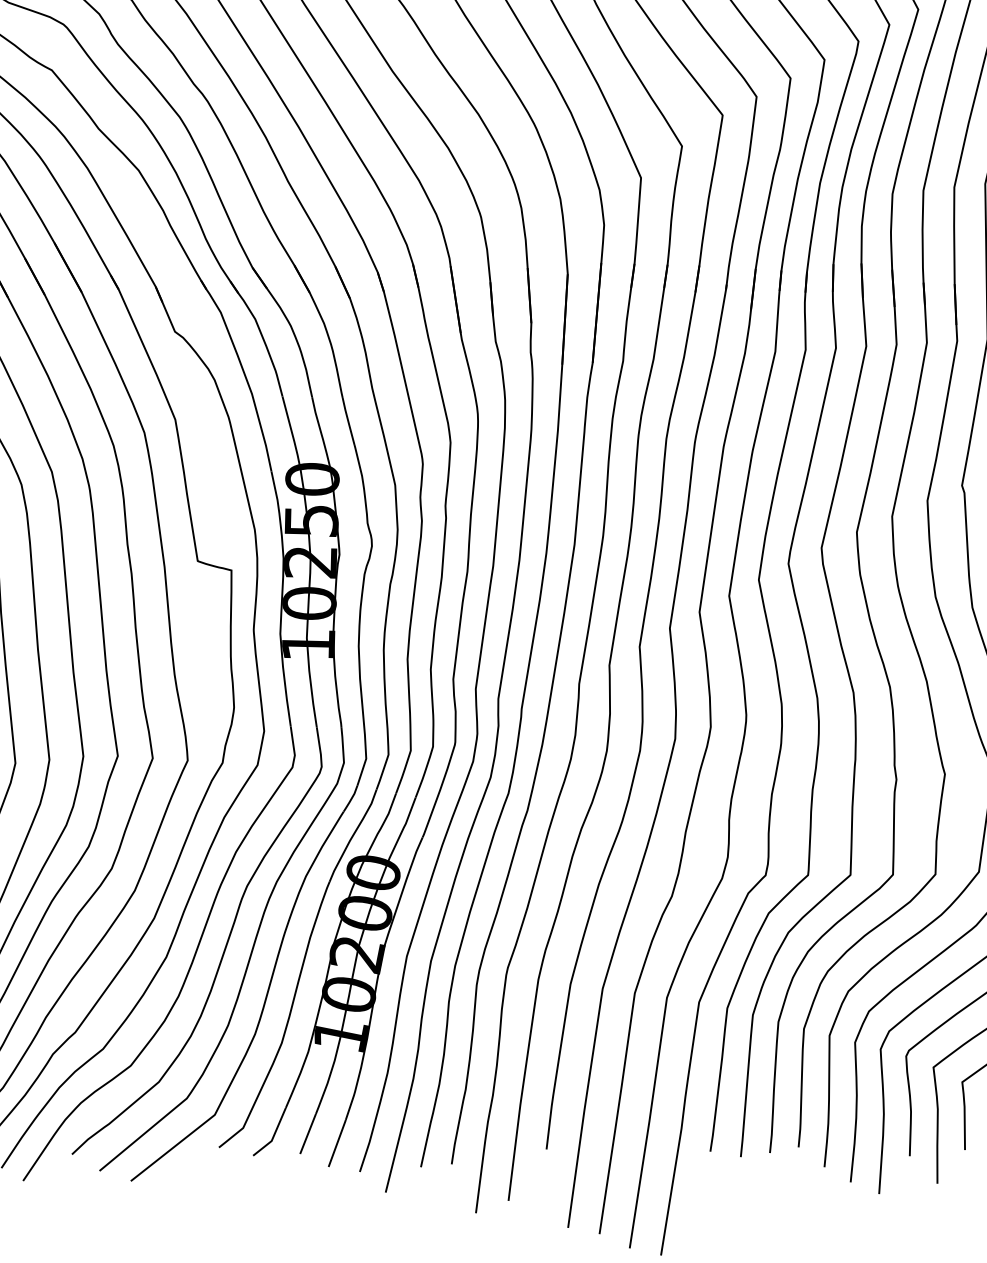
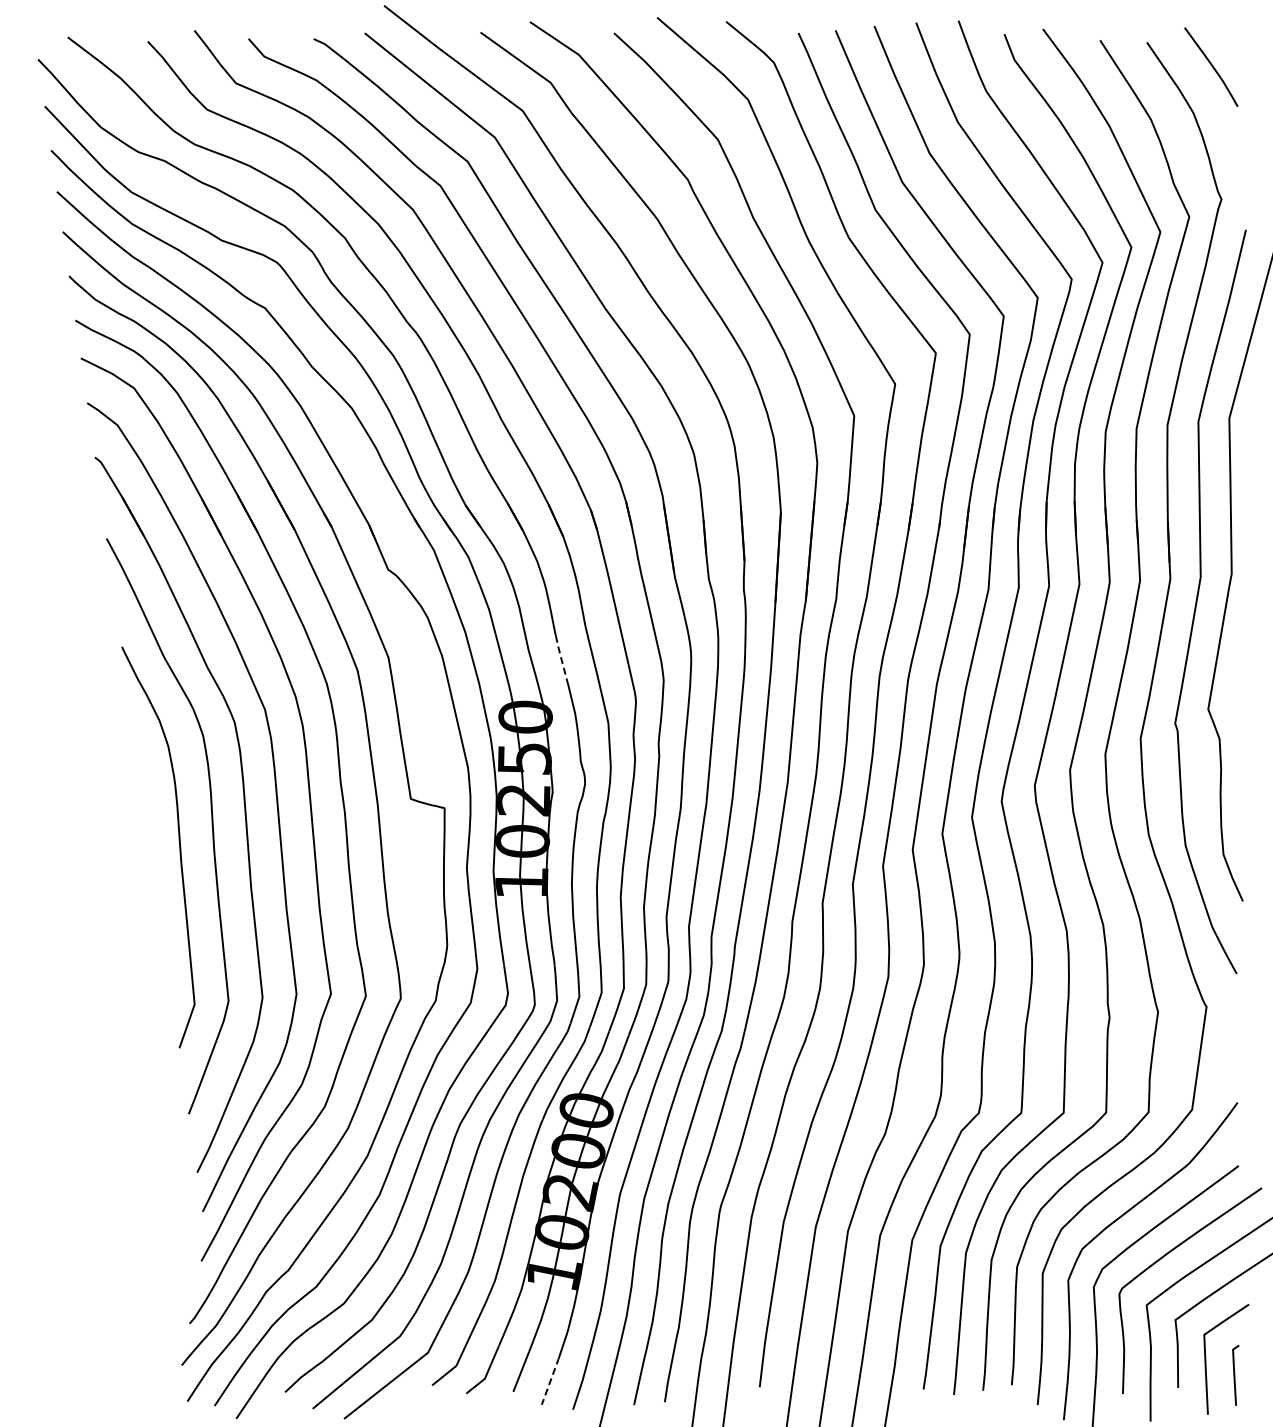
line: (348, 421) -> (561, 659), solid -> dashed
line: (337, 1142) -> (550, 1380), solid -> dashed

